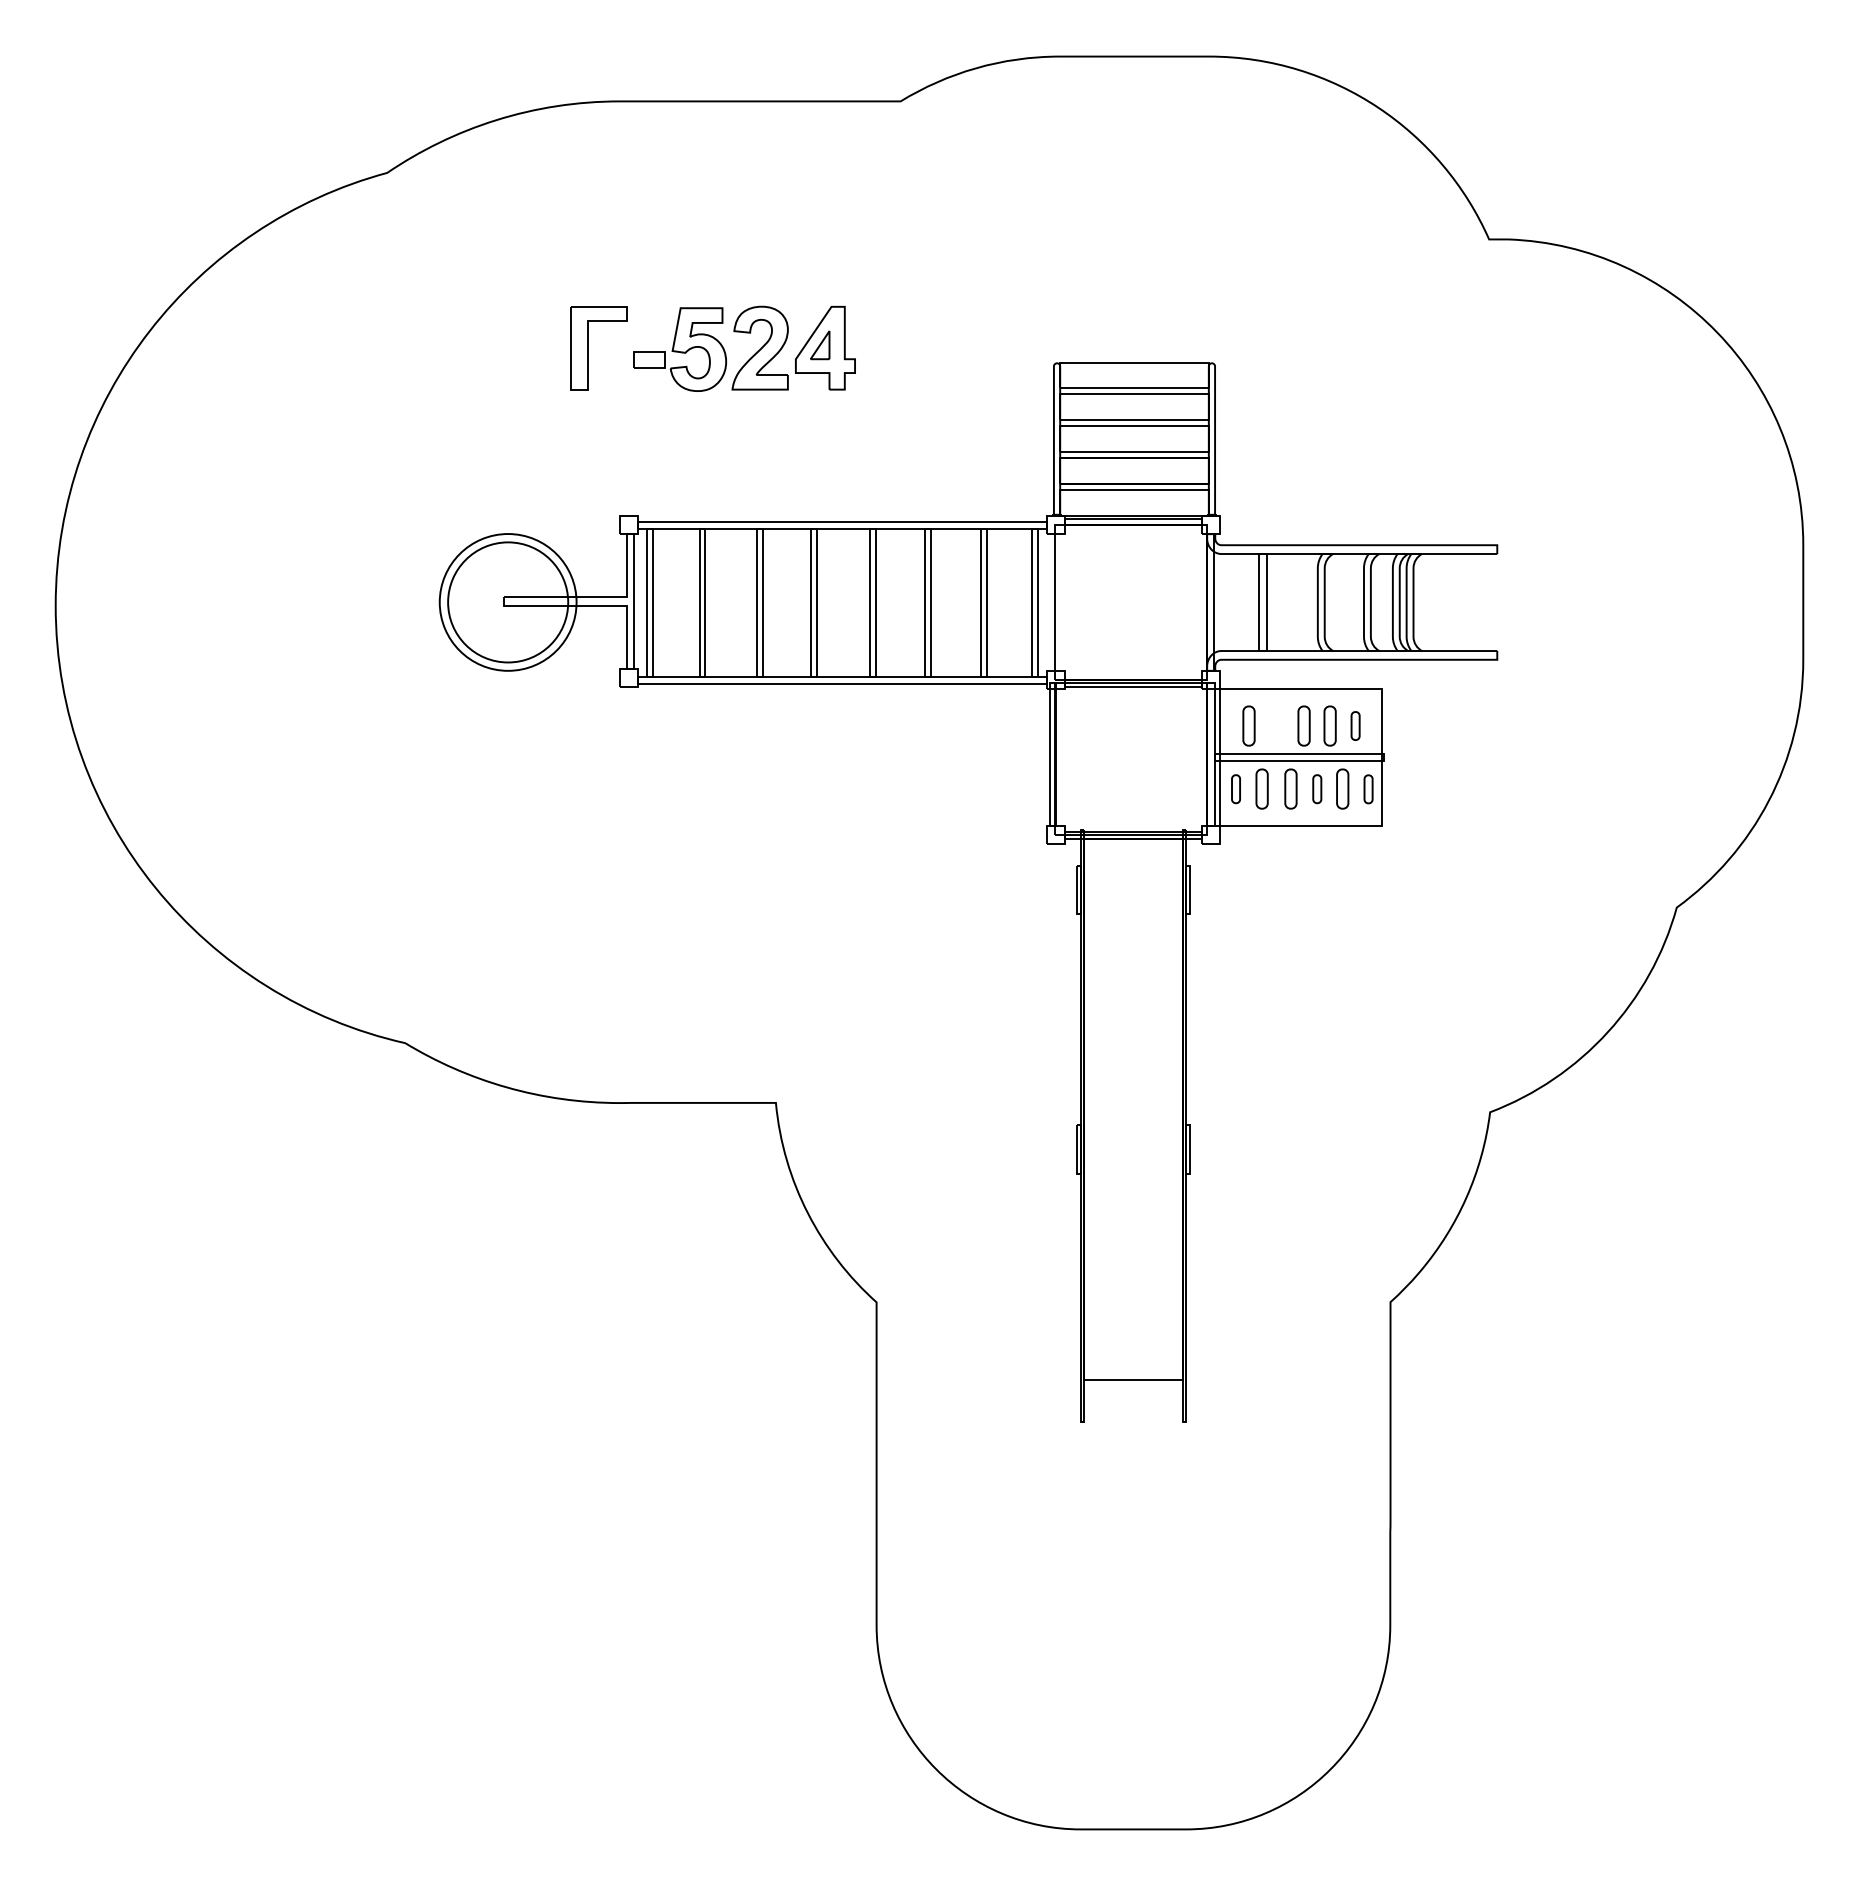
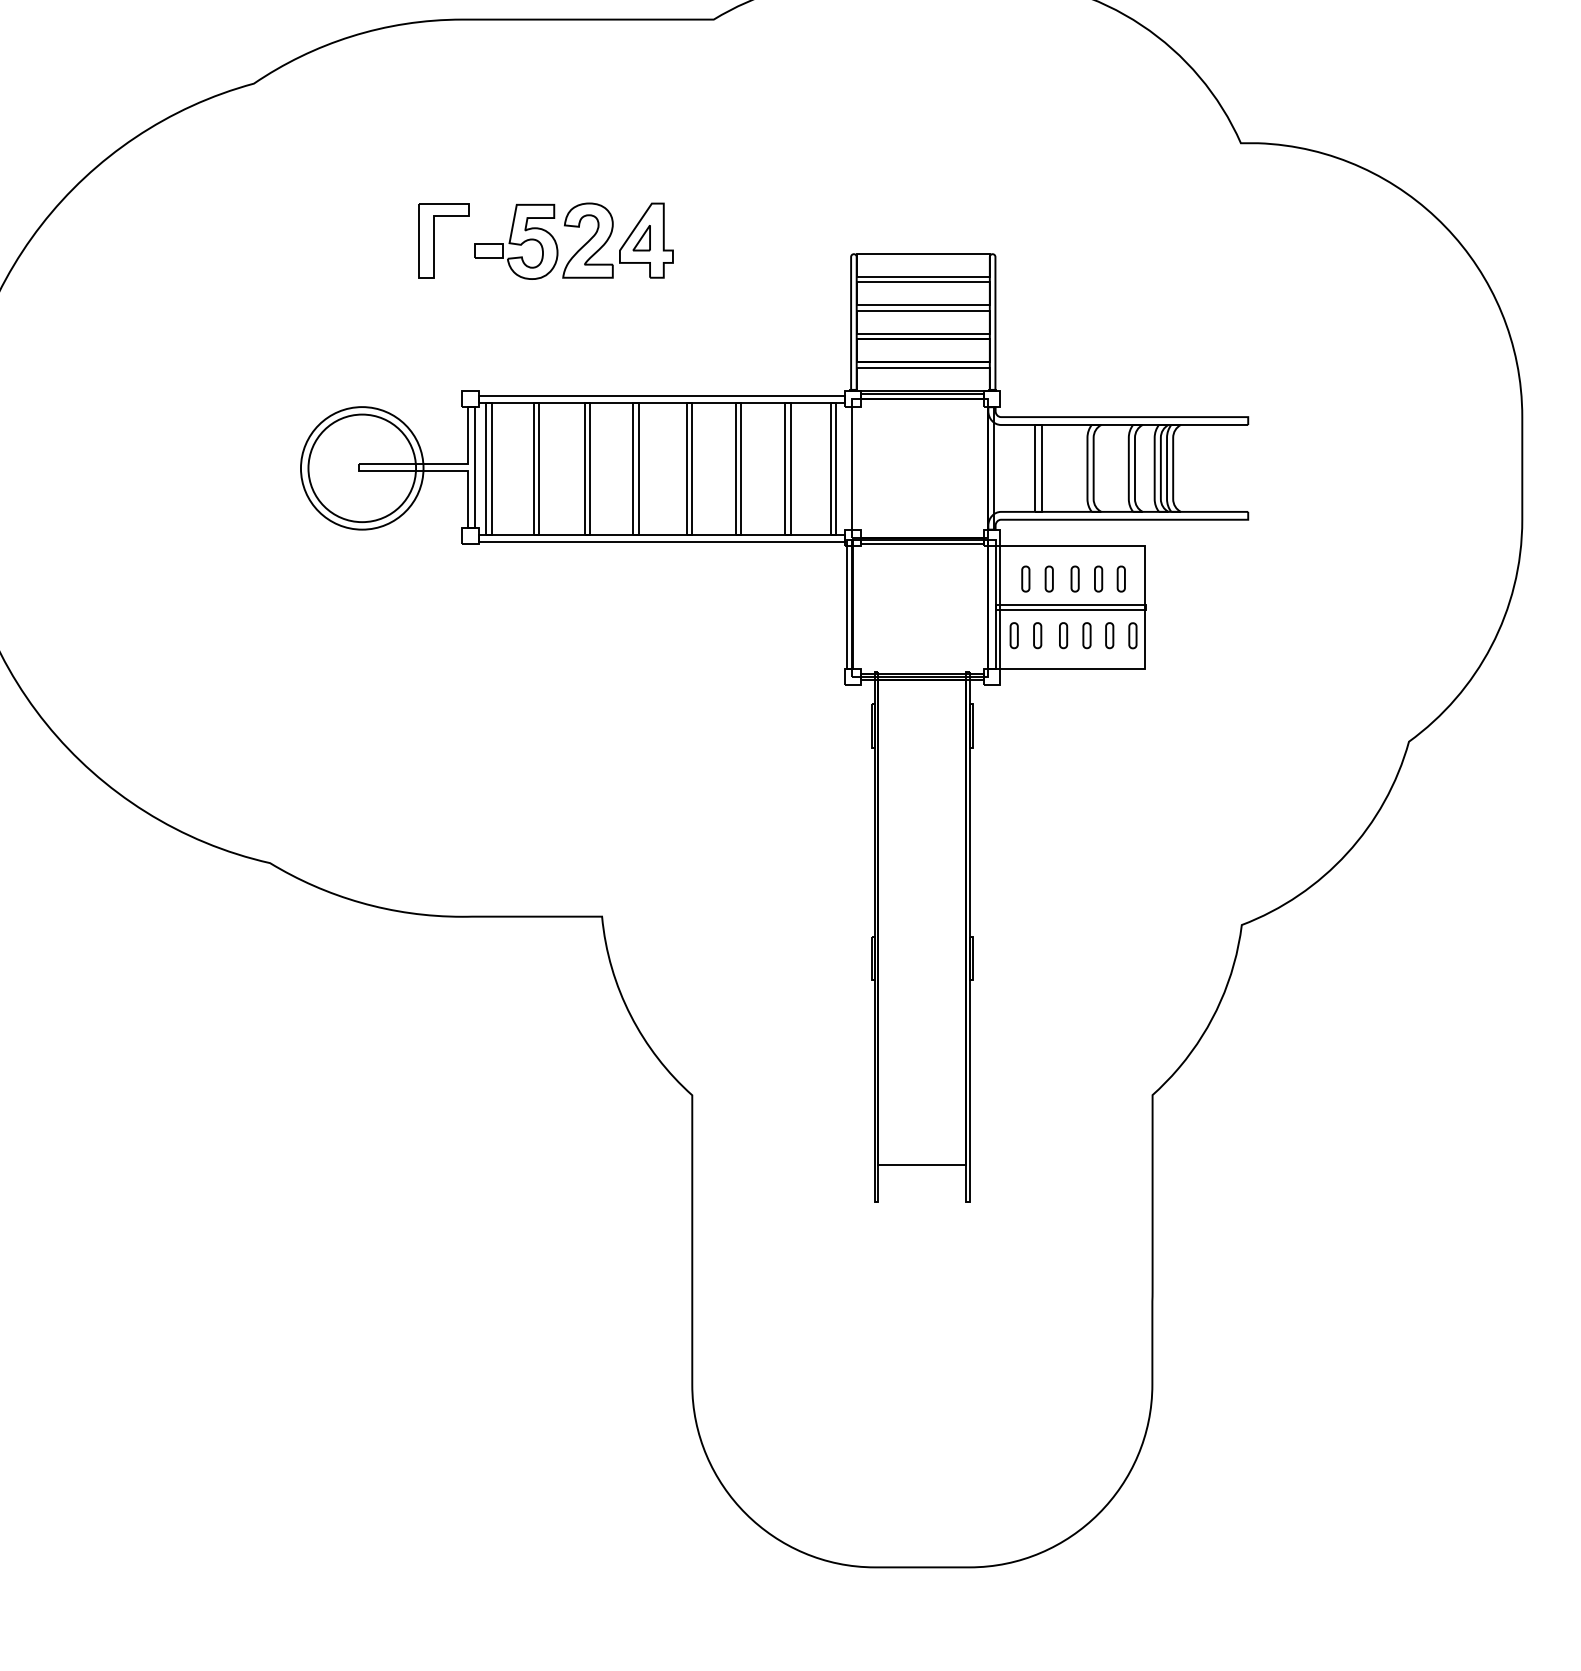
part: (1248, 725) -> (1025, 578), size x0.71
part: (1275, 725) -> (1049, 578), added
part: (1303, 725) -> (1074, 578), size x0.71
part: (1330, 725) -> (1098, 578), size x0.71
part: (1262, 789) -> (1037, 635), size x0.71
part: (1291, 789) -> (1063, 635), size x0.71
part: (1342, 789) -> (1109, 635), size x0.71

